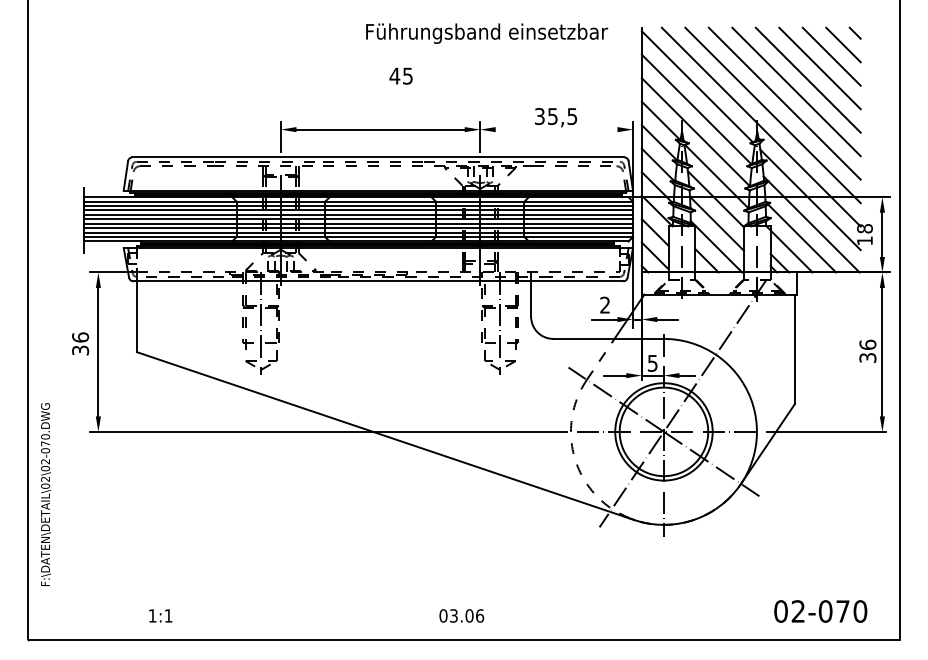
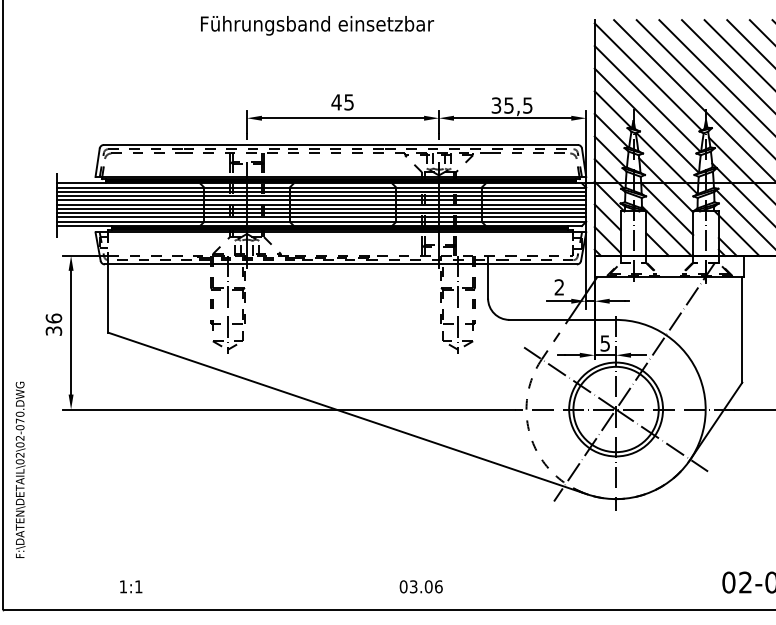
text: (487, 33) -> (317, 25), moved
text: (400, 75) -> (341, 101), moved
line: (556, 129) -> (512, 118), added

